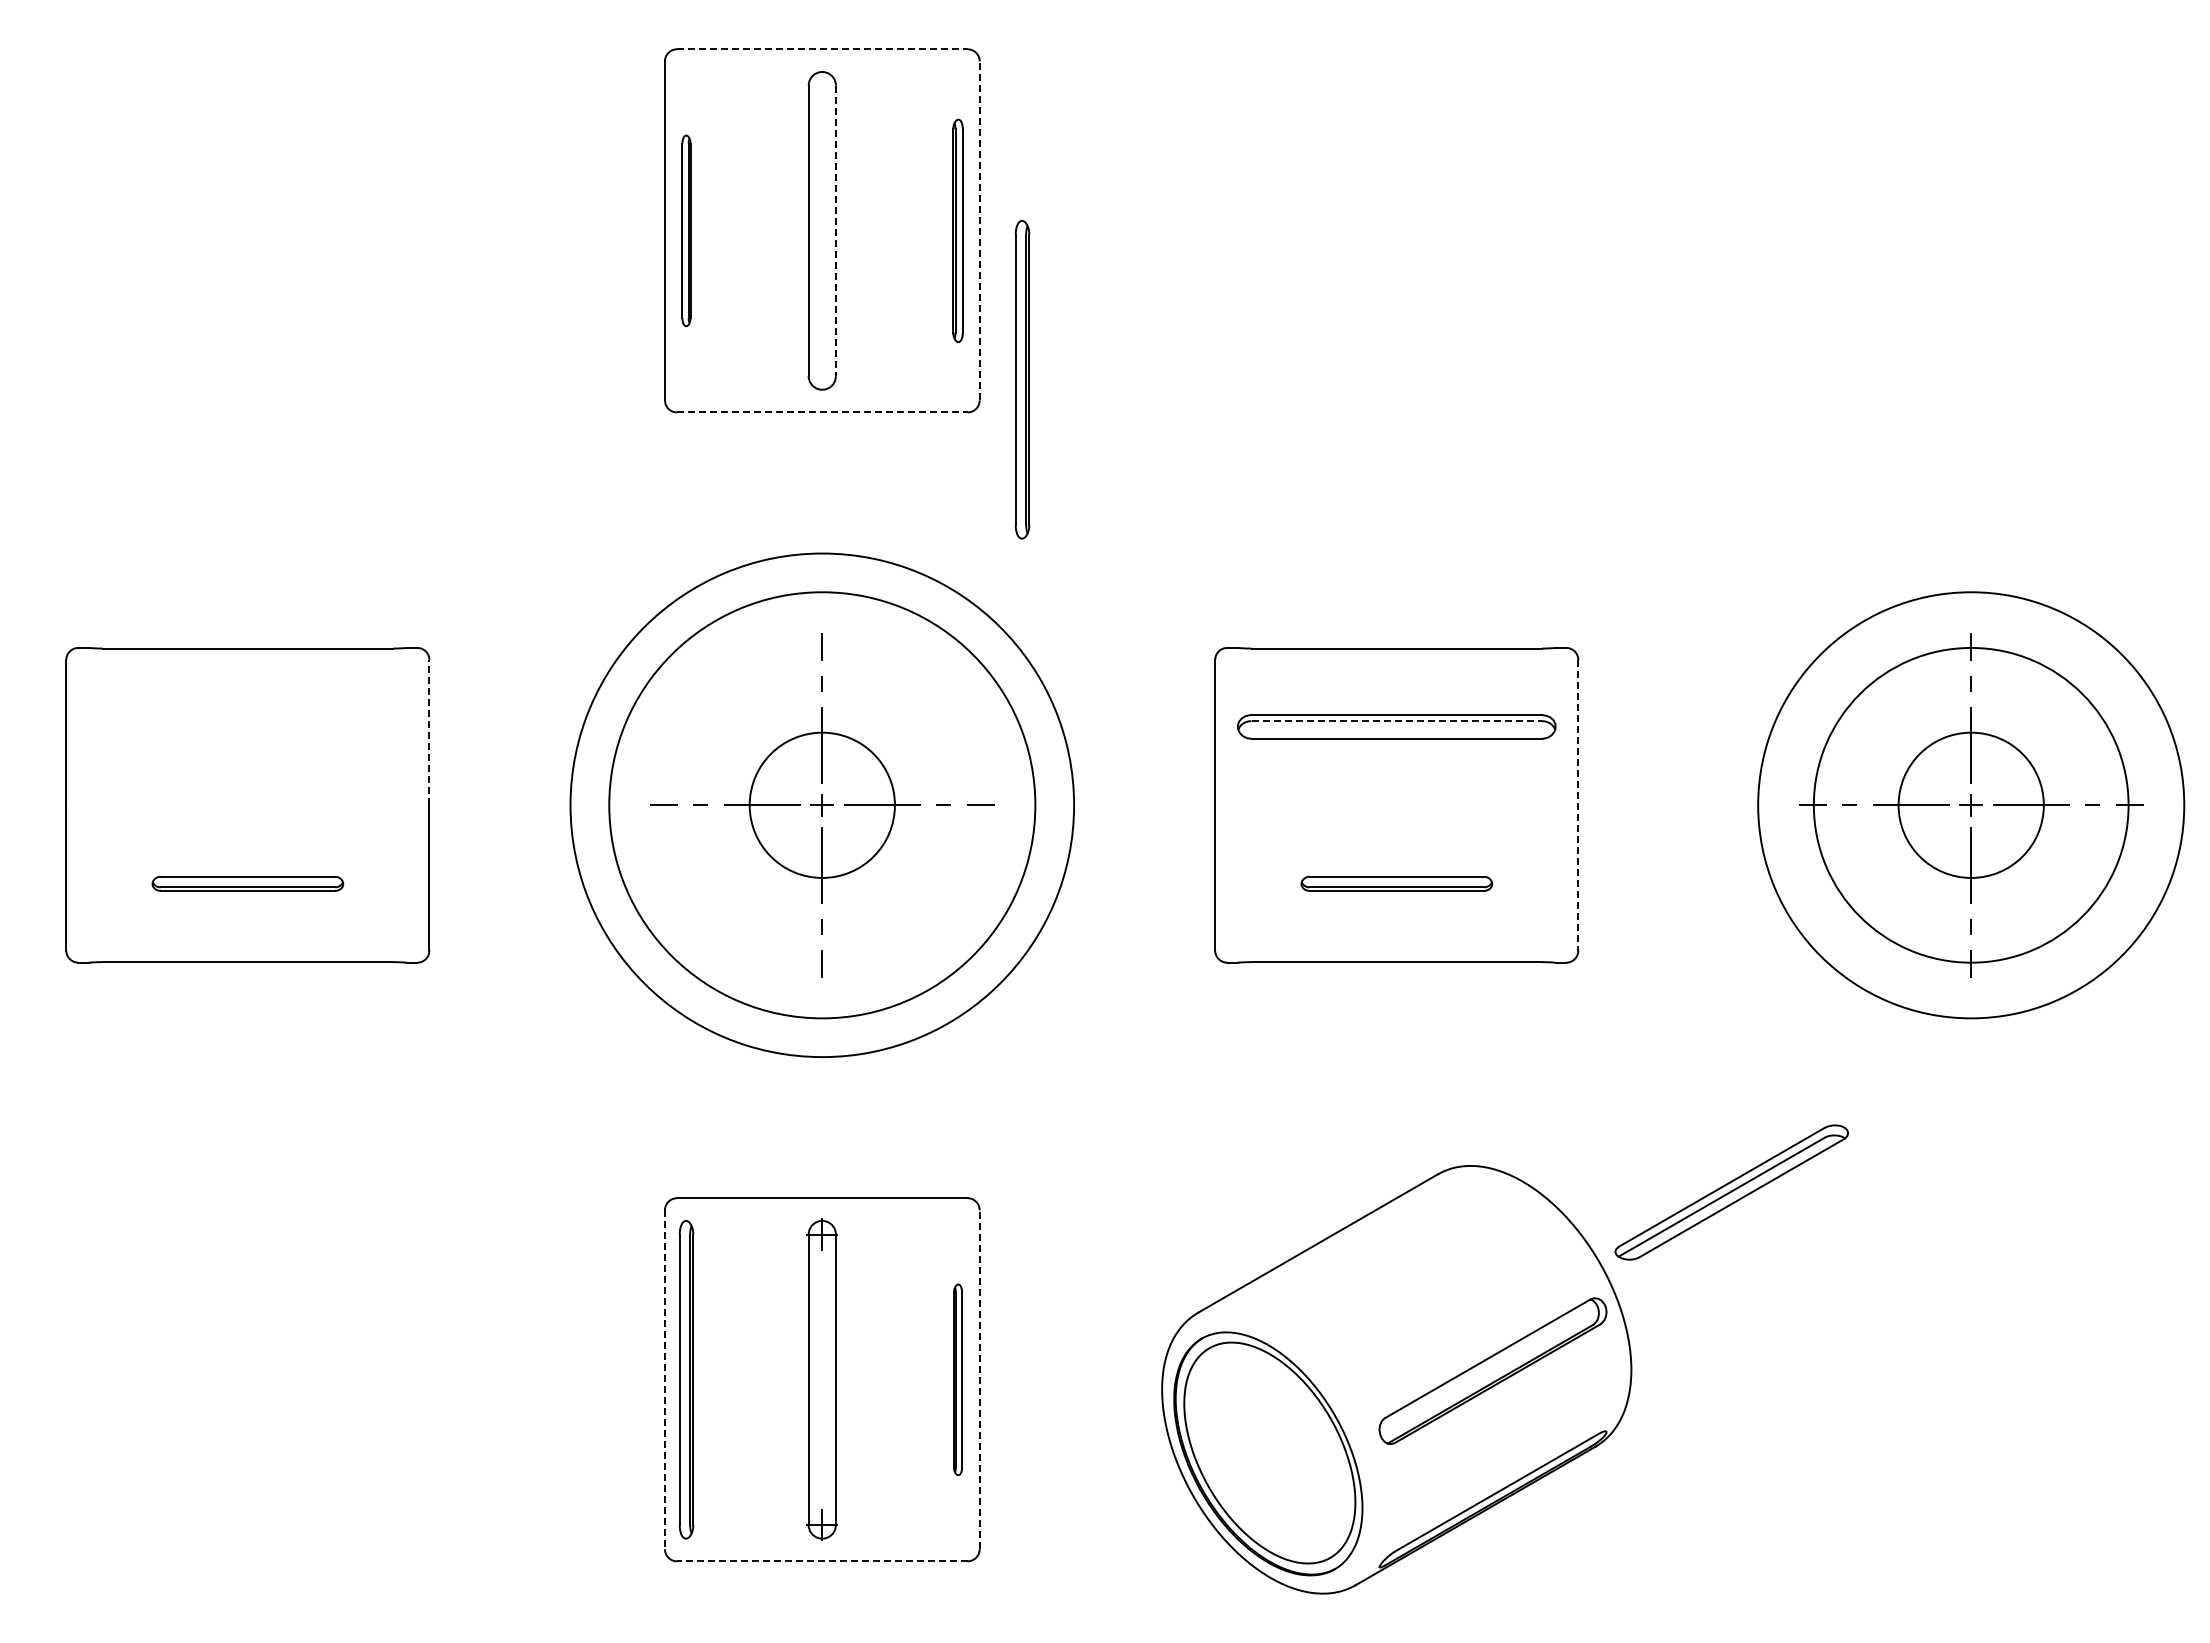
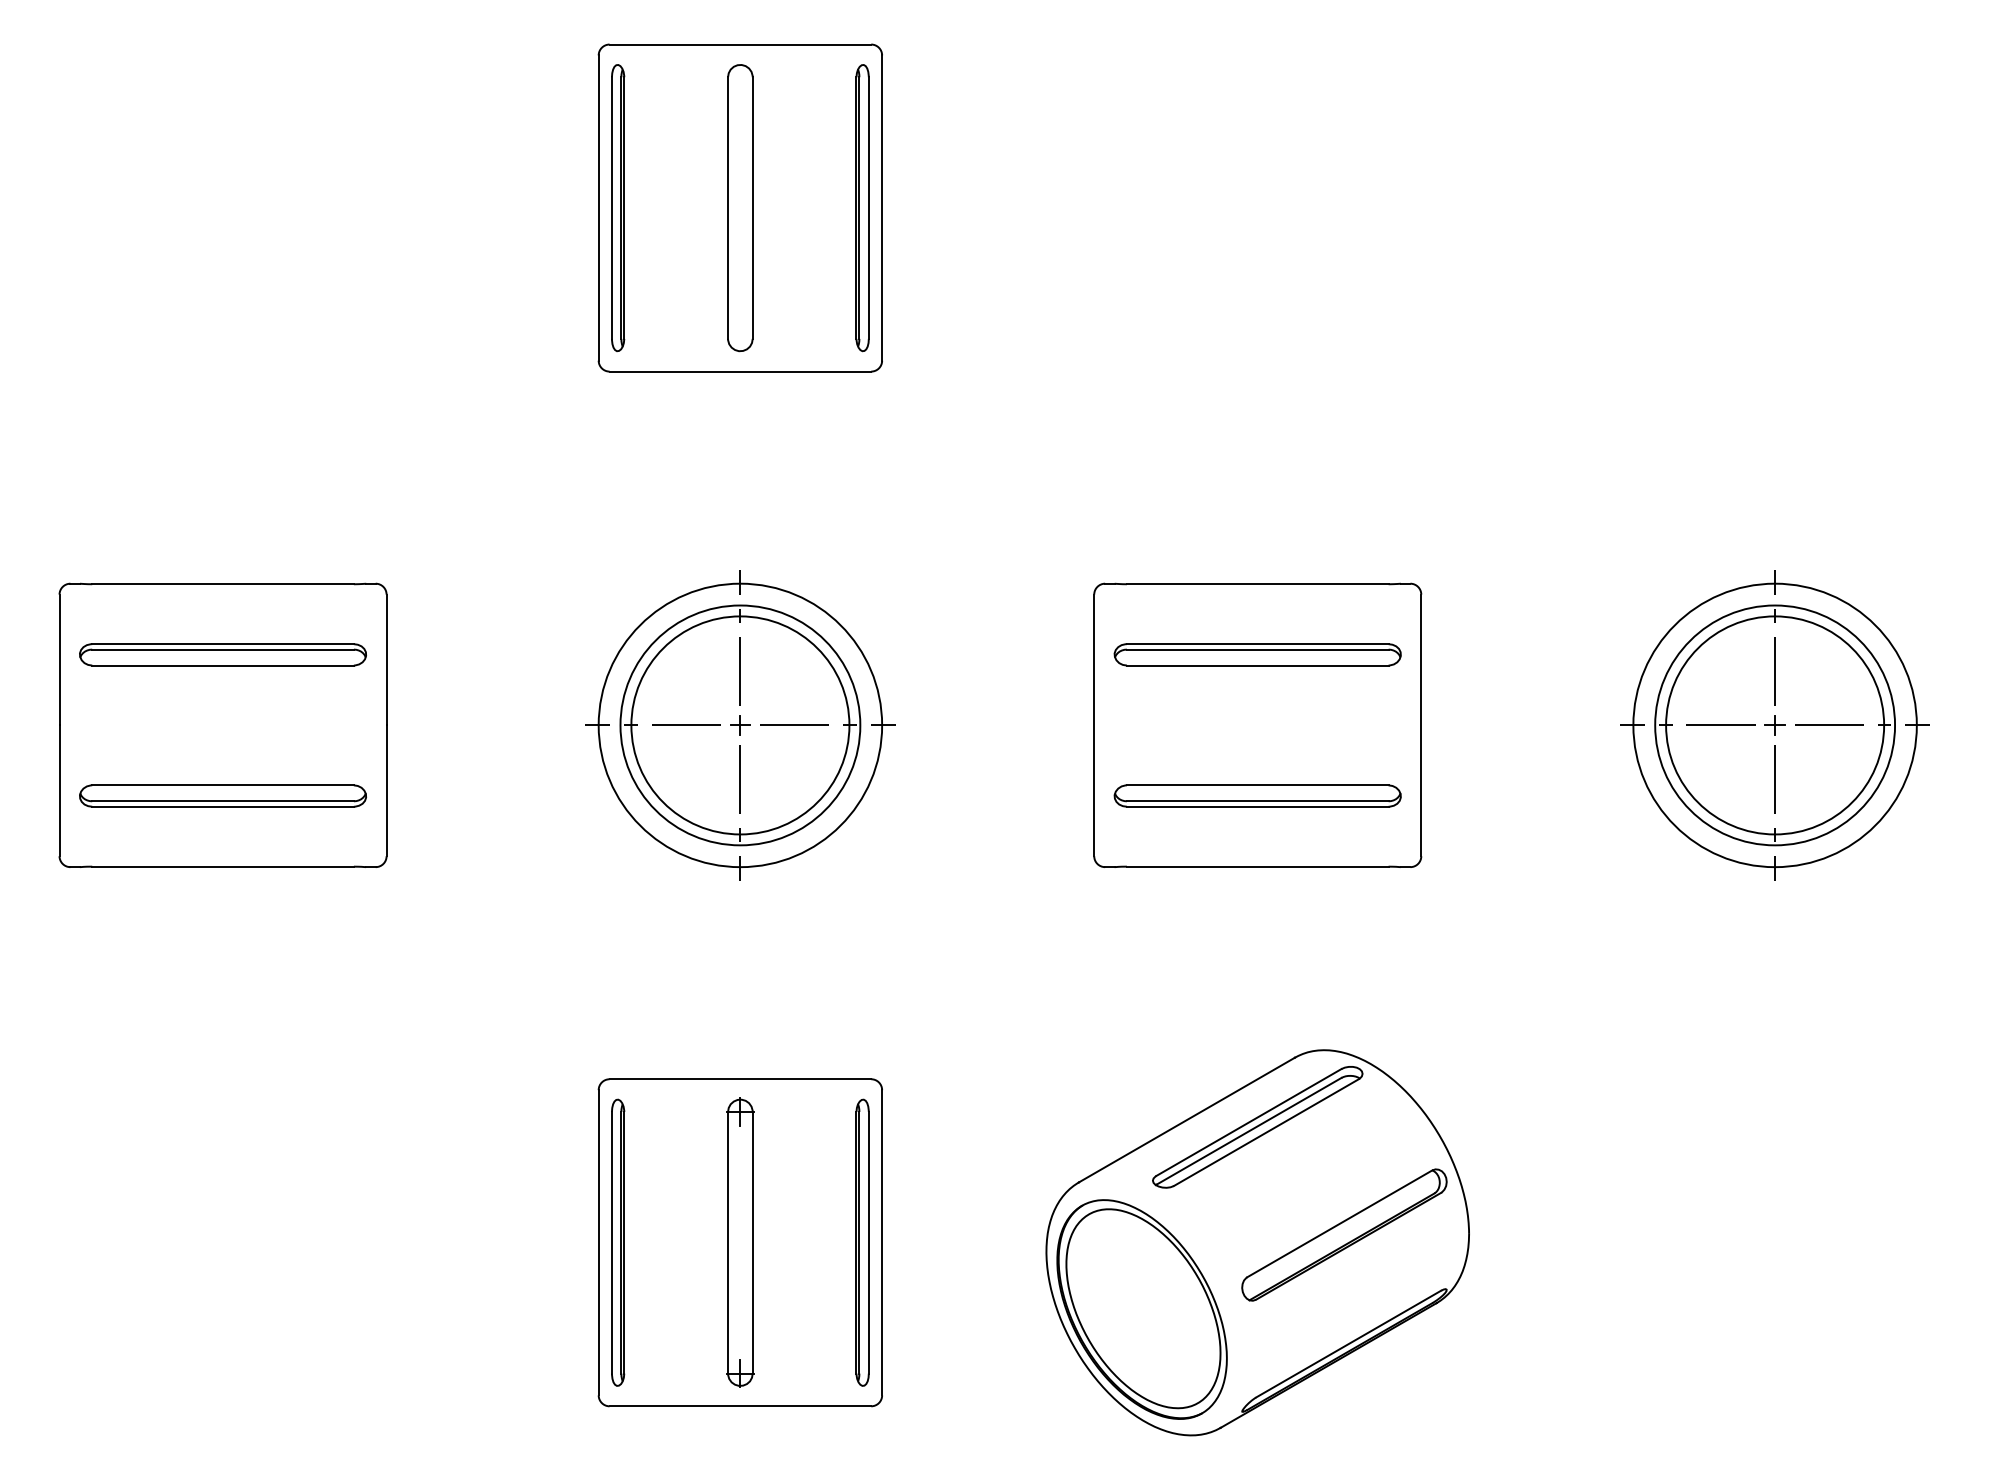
line: (822, 49) -> (740, 44), dashed -> solid
part: (686, 230) -> (618, 207), size x1.67
part: (957, 230) -> (862, 207), size x1.43
line: (979, 230) -> (881, 207), dashed -> solid
line: (836, 231) -> (753, 208), dashed -> solid
part: (1022, 379) -> (920, 341), removed
line: (822, 412) -> (740, 371), dashed -> solid
line: (1397, 721) -> (1258, 649), dashed -> solid
part: (247, 726) -> (222, 654), added
line: (429, 732) -> (386, 659), dashed -> solid
circle: (821, 804) -> (739, 724), size x0.62
circle: (822, 805) -> (740, 725), size x0.62
circle: (822, 805) -> (740, 725), size x1.67
line: (1578, 805) -> (1421, 725), dashed -> solid
circle: (1971, 805) -> (1775, 725), size x0.62
circle: (1971, 805) -> (1775, 725), size x1.67
part: (247, 883) -> (222, 795), size x1.67
part: (1396, 883) -> (1257, 795), size x1.67
part: (1731, 1192) -> (1257, 1127), moved
part: (957, 1379) -> (862, 1242), size x1.67
line: (979, 1379) -> (881, 1242), dashed -> solid
line: (664, 1380) -> (598, 1243), dashed -> solid
line: (821, 1561) -> (739, 1406), dashed -> solid

